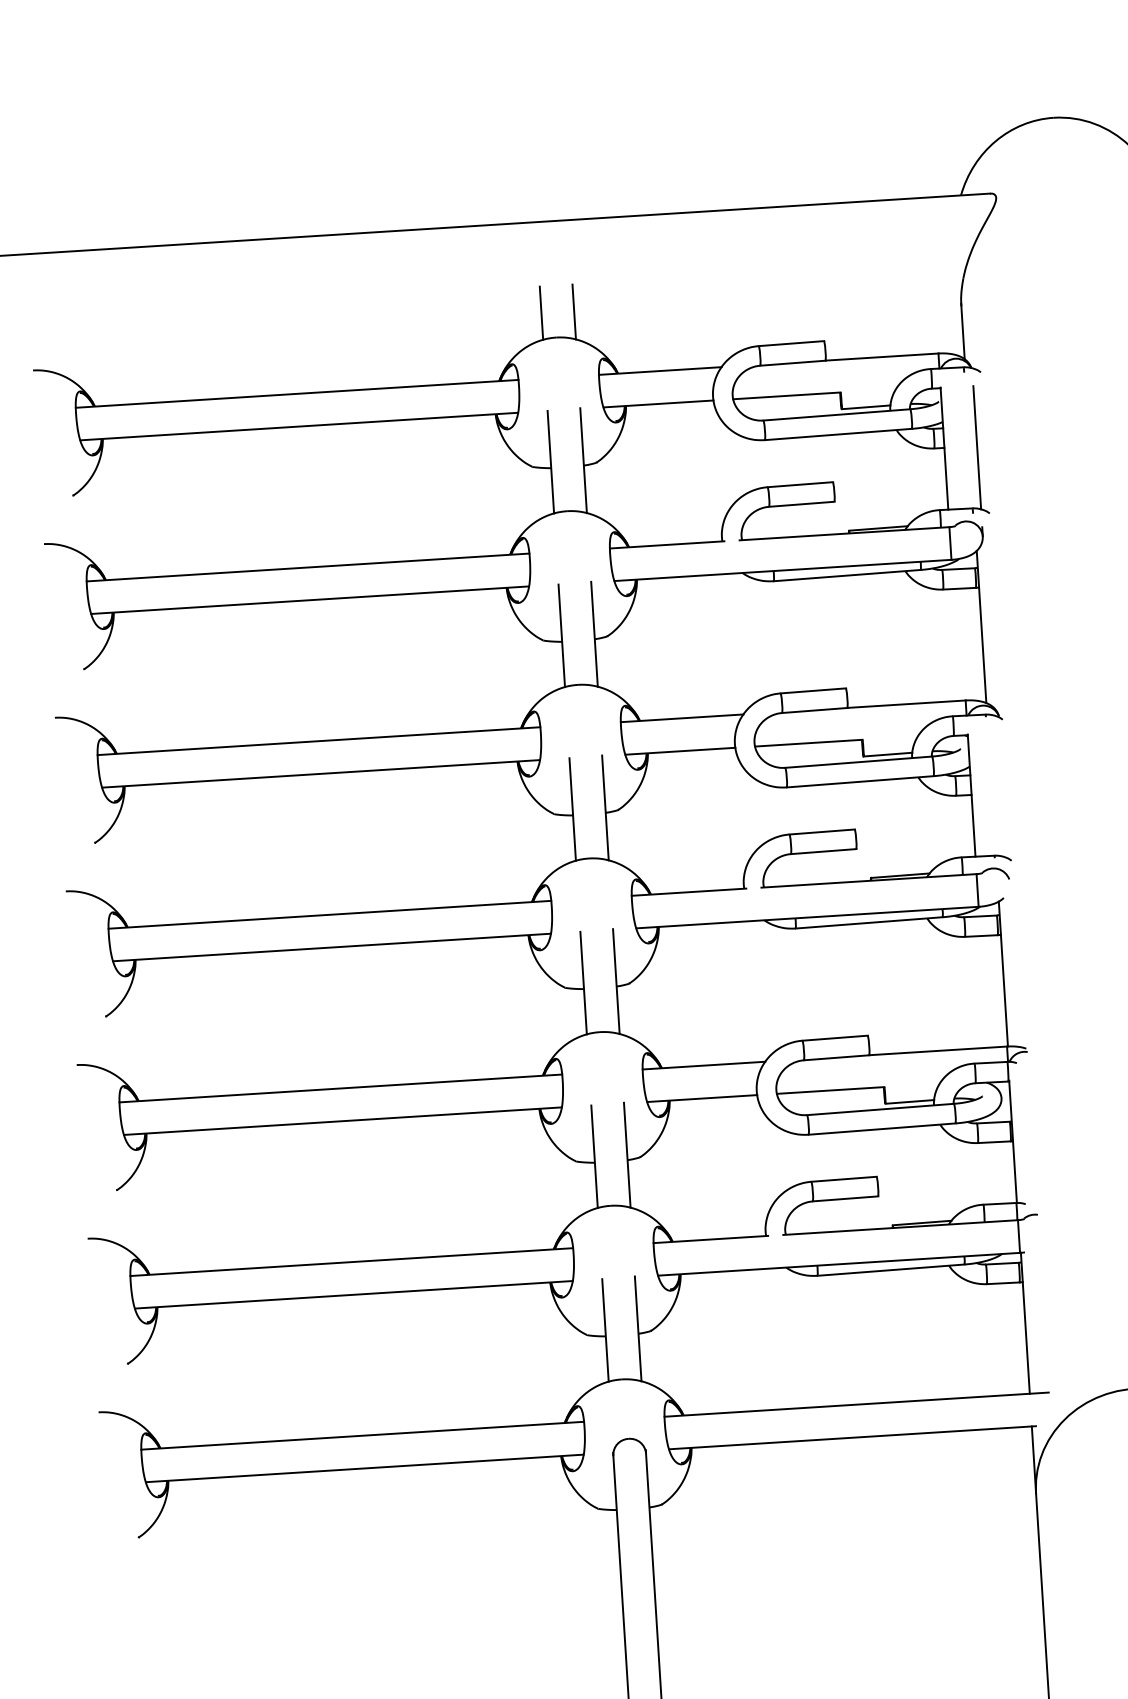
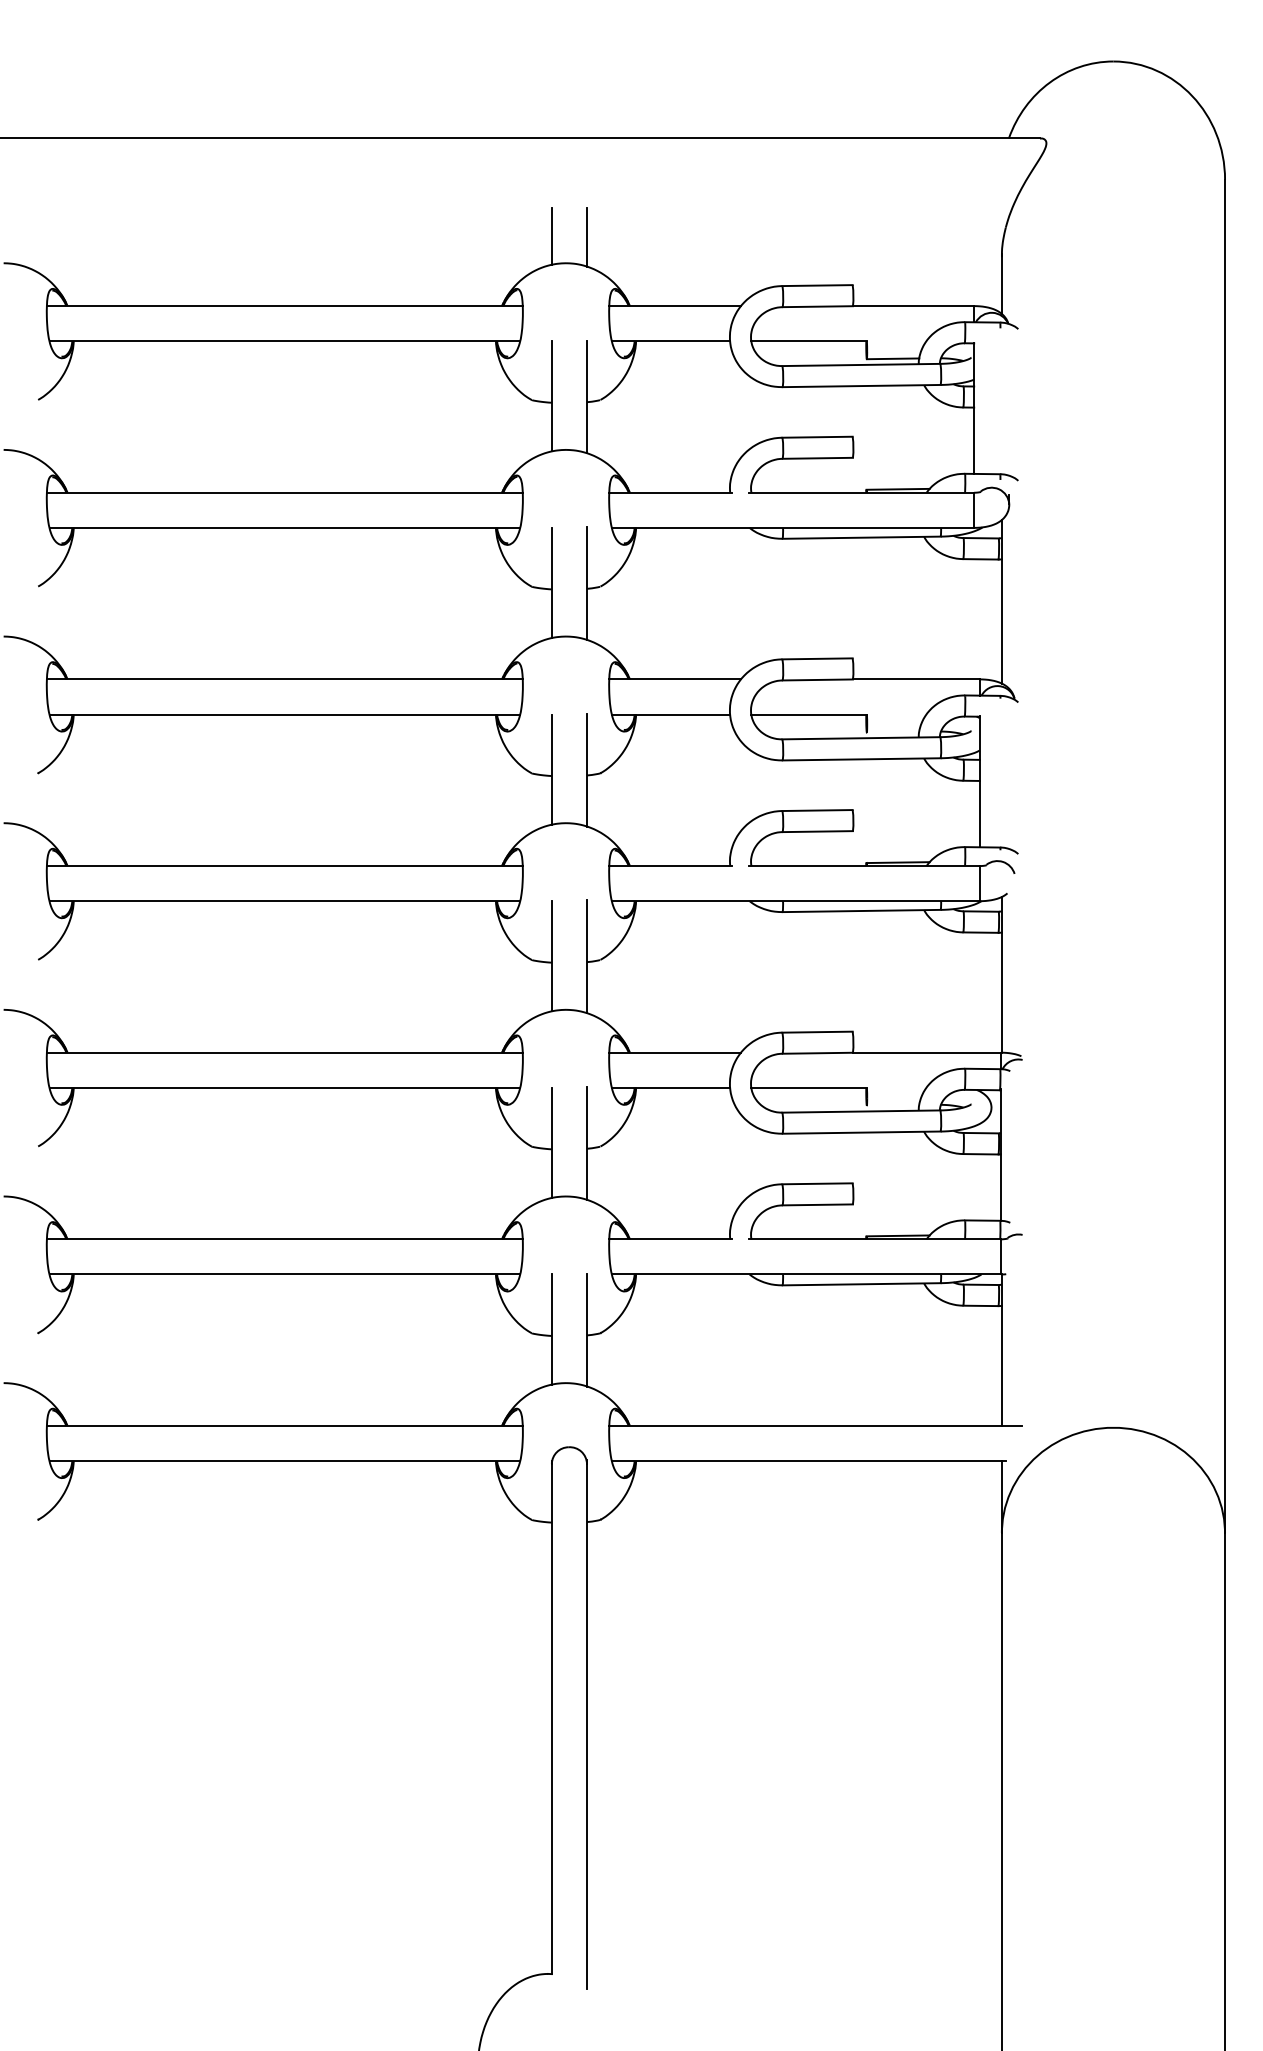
line: (977, 447) -> (1009, 409), removed
line: (887, 754) -> (892, 731), removed
line: (909, 1102) -> (892, 1105), removed

